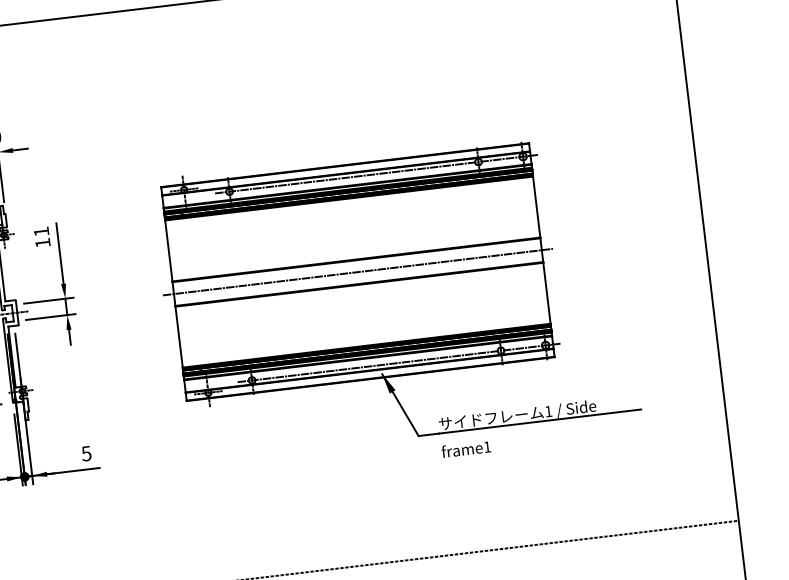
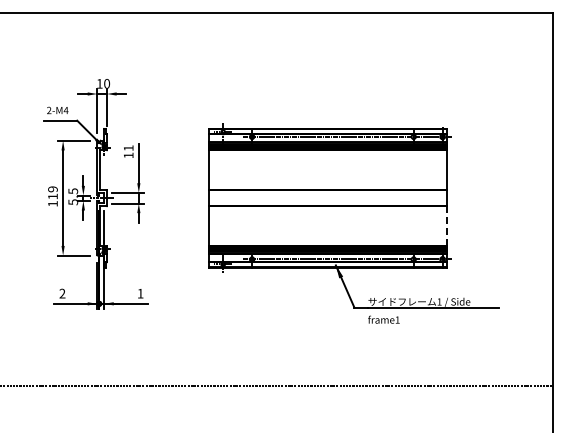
line: (357, 272) -> (327, 198), removed
line: (547, 293) -> (447, 226), solid -> dashed
text: (86, 453) -> (140, 293), 5 -> 1

